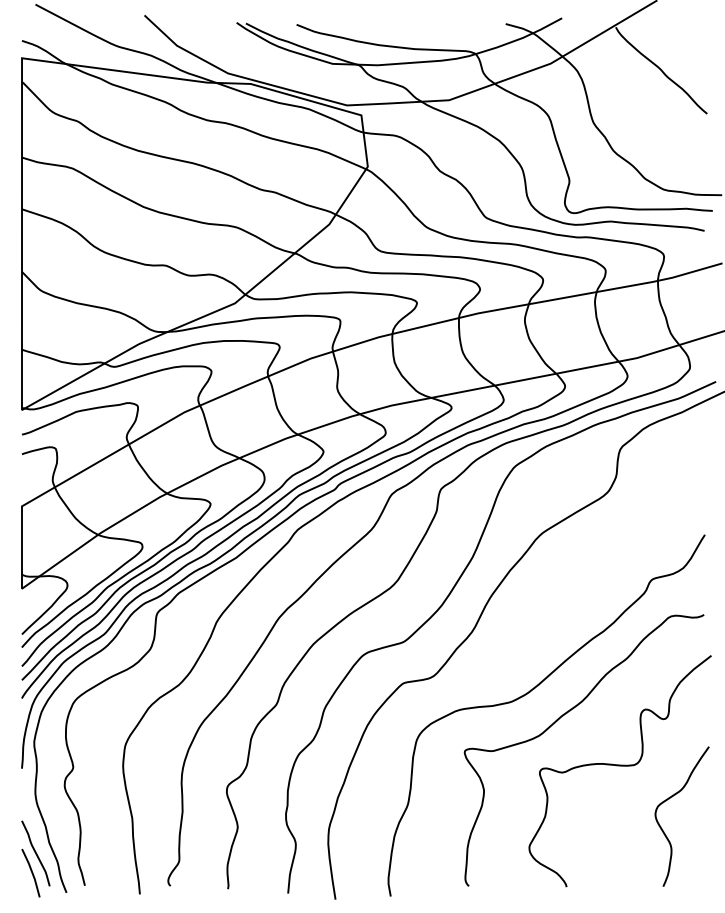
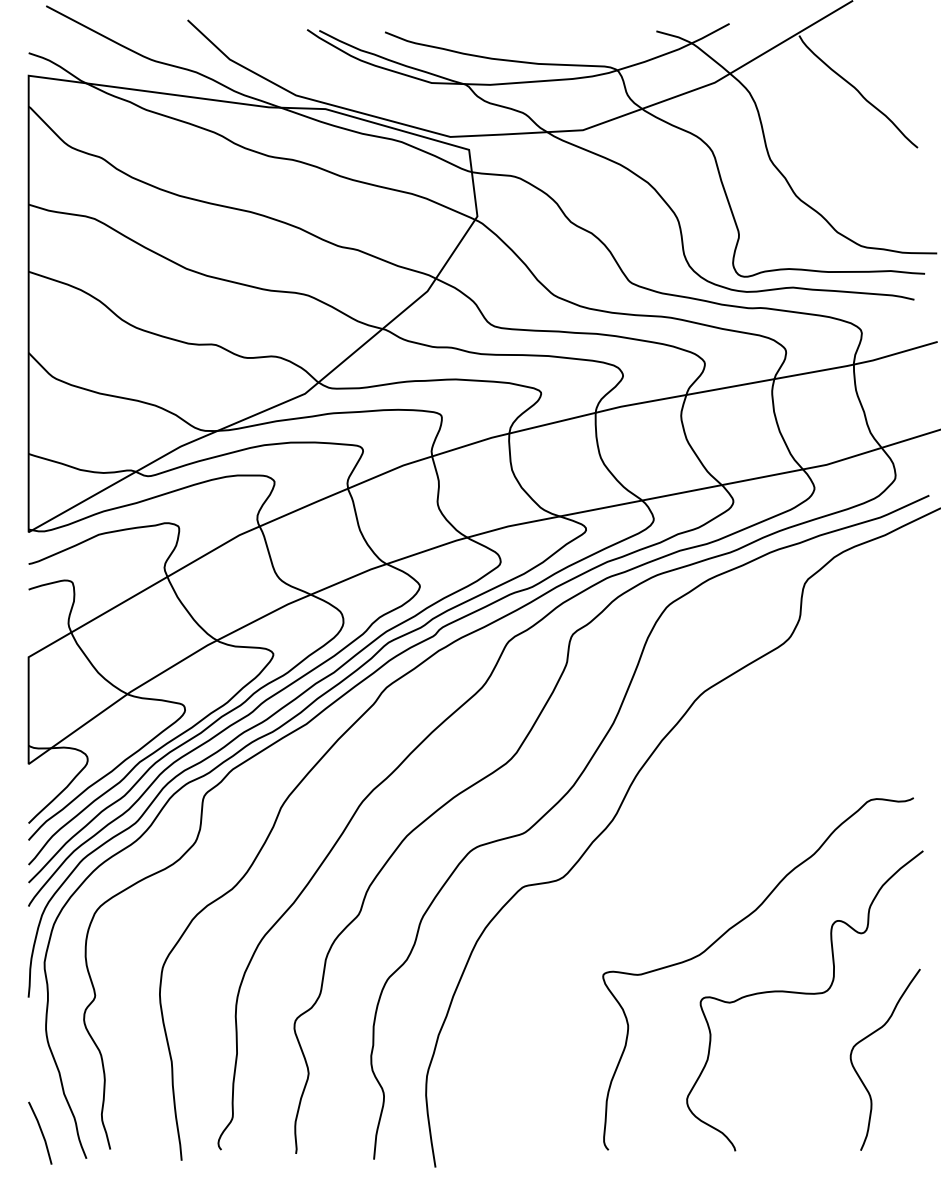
curve: (529, 693) -> (687, 900), removed
curve: (35, 853) -> (46, 1107), removed

